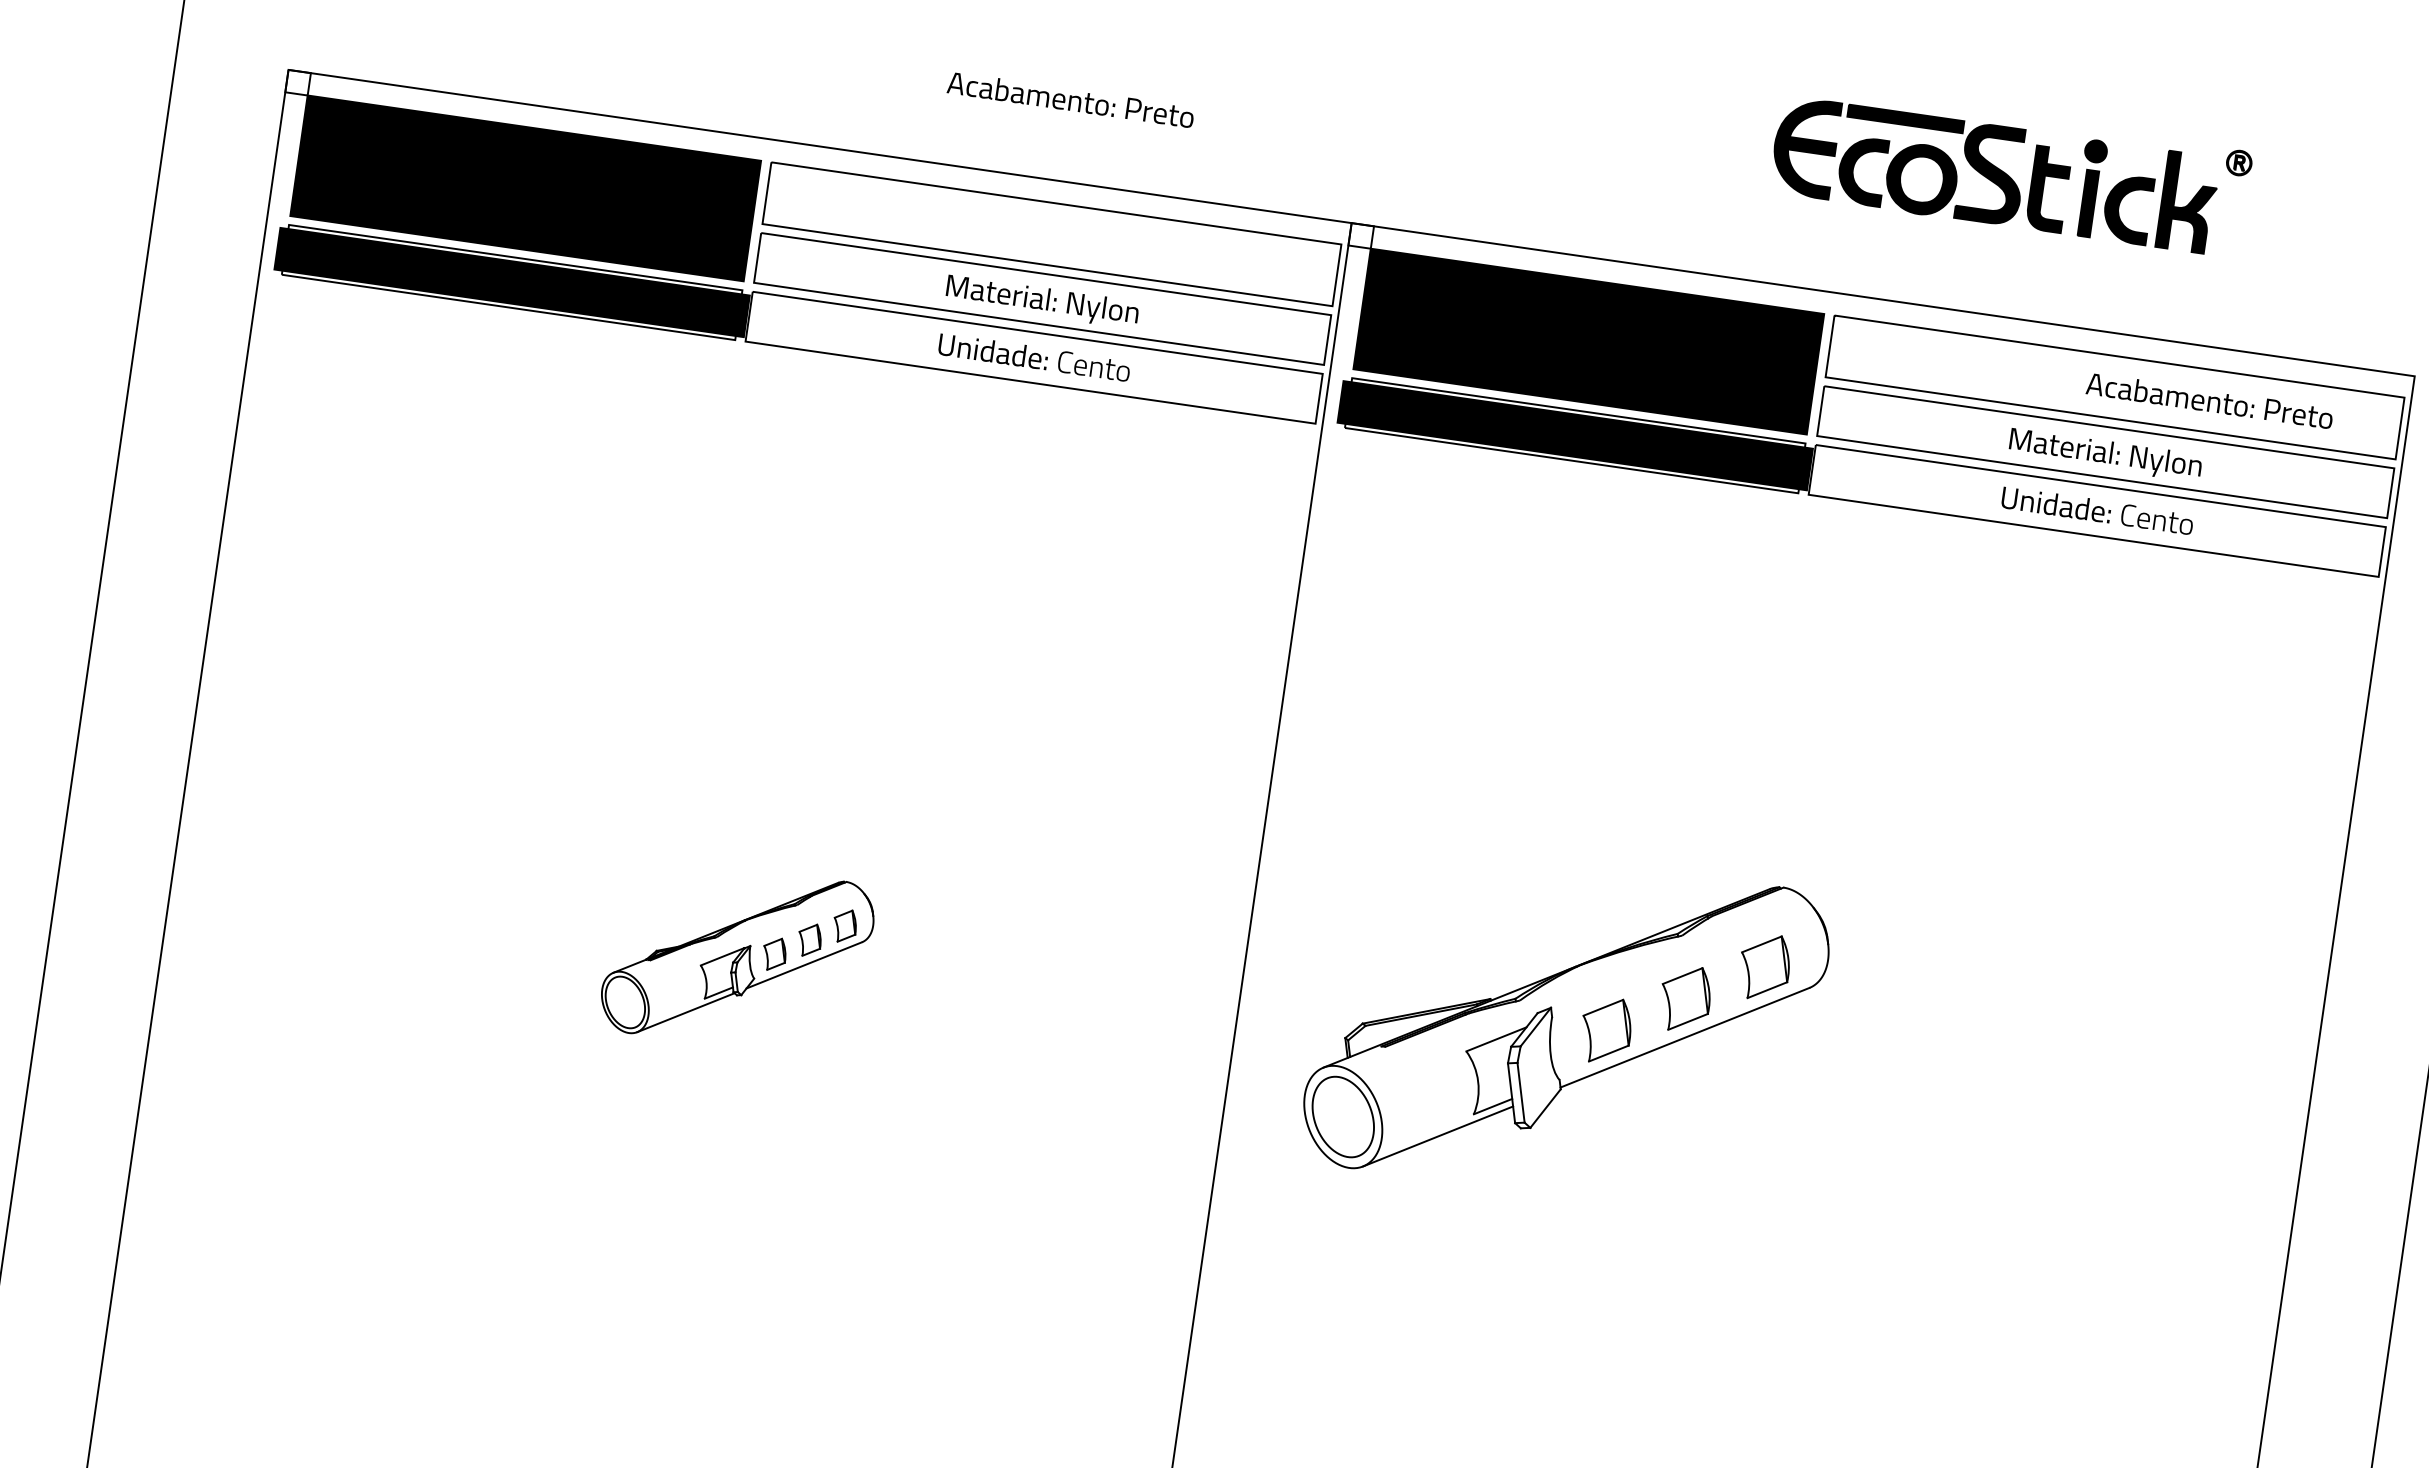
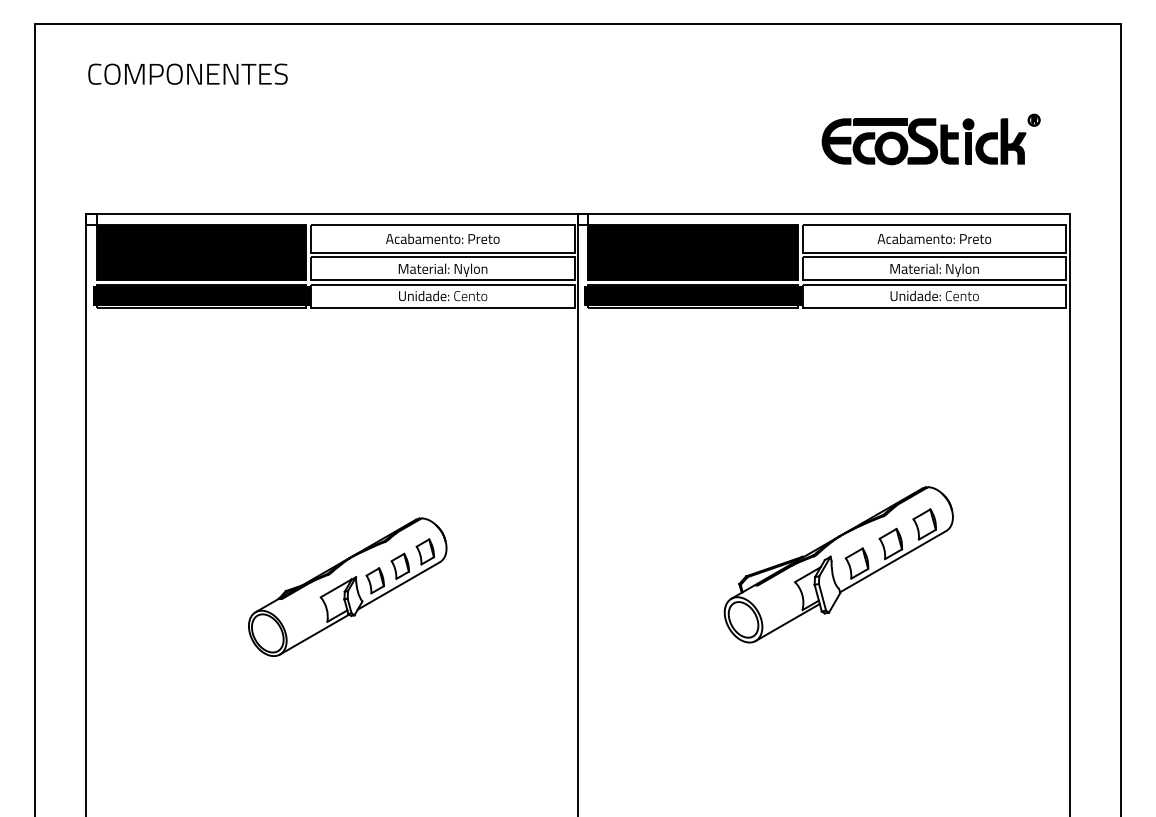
text: (1070, 98) -> (442, 238), moved
part: (2009, 172) -> (930, 139), moved
text: (2210, 400) -> (934, 238), moved
part: (737, 955) -> (347, 586), size x1.67
part: (1565, 1026) -> (838, 564), moved

